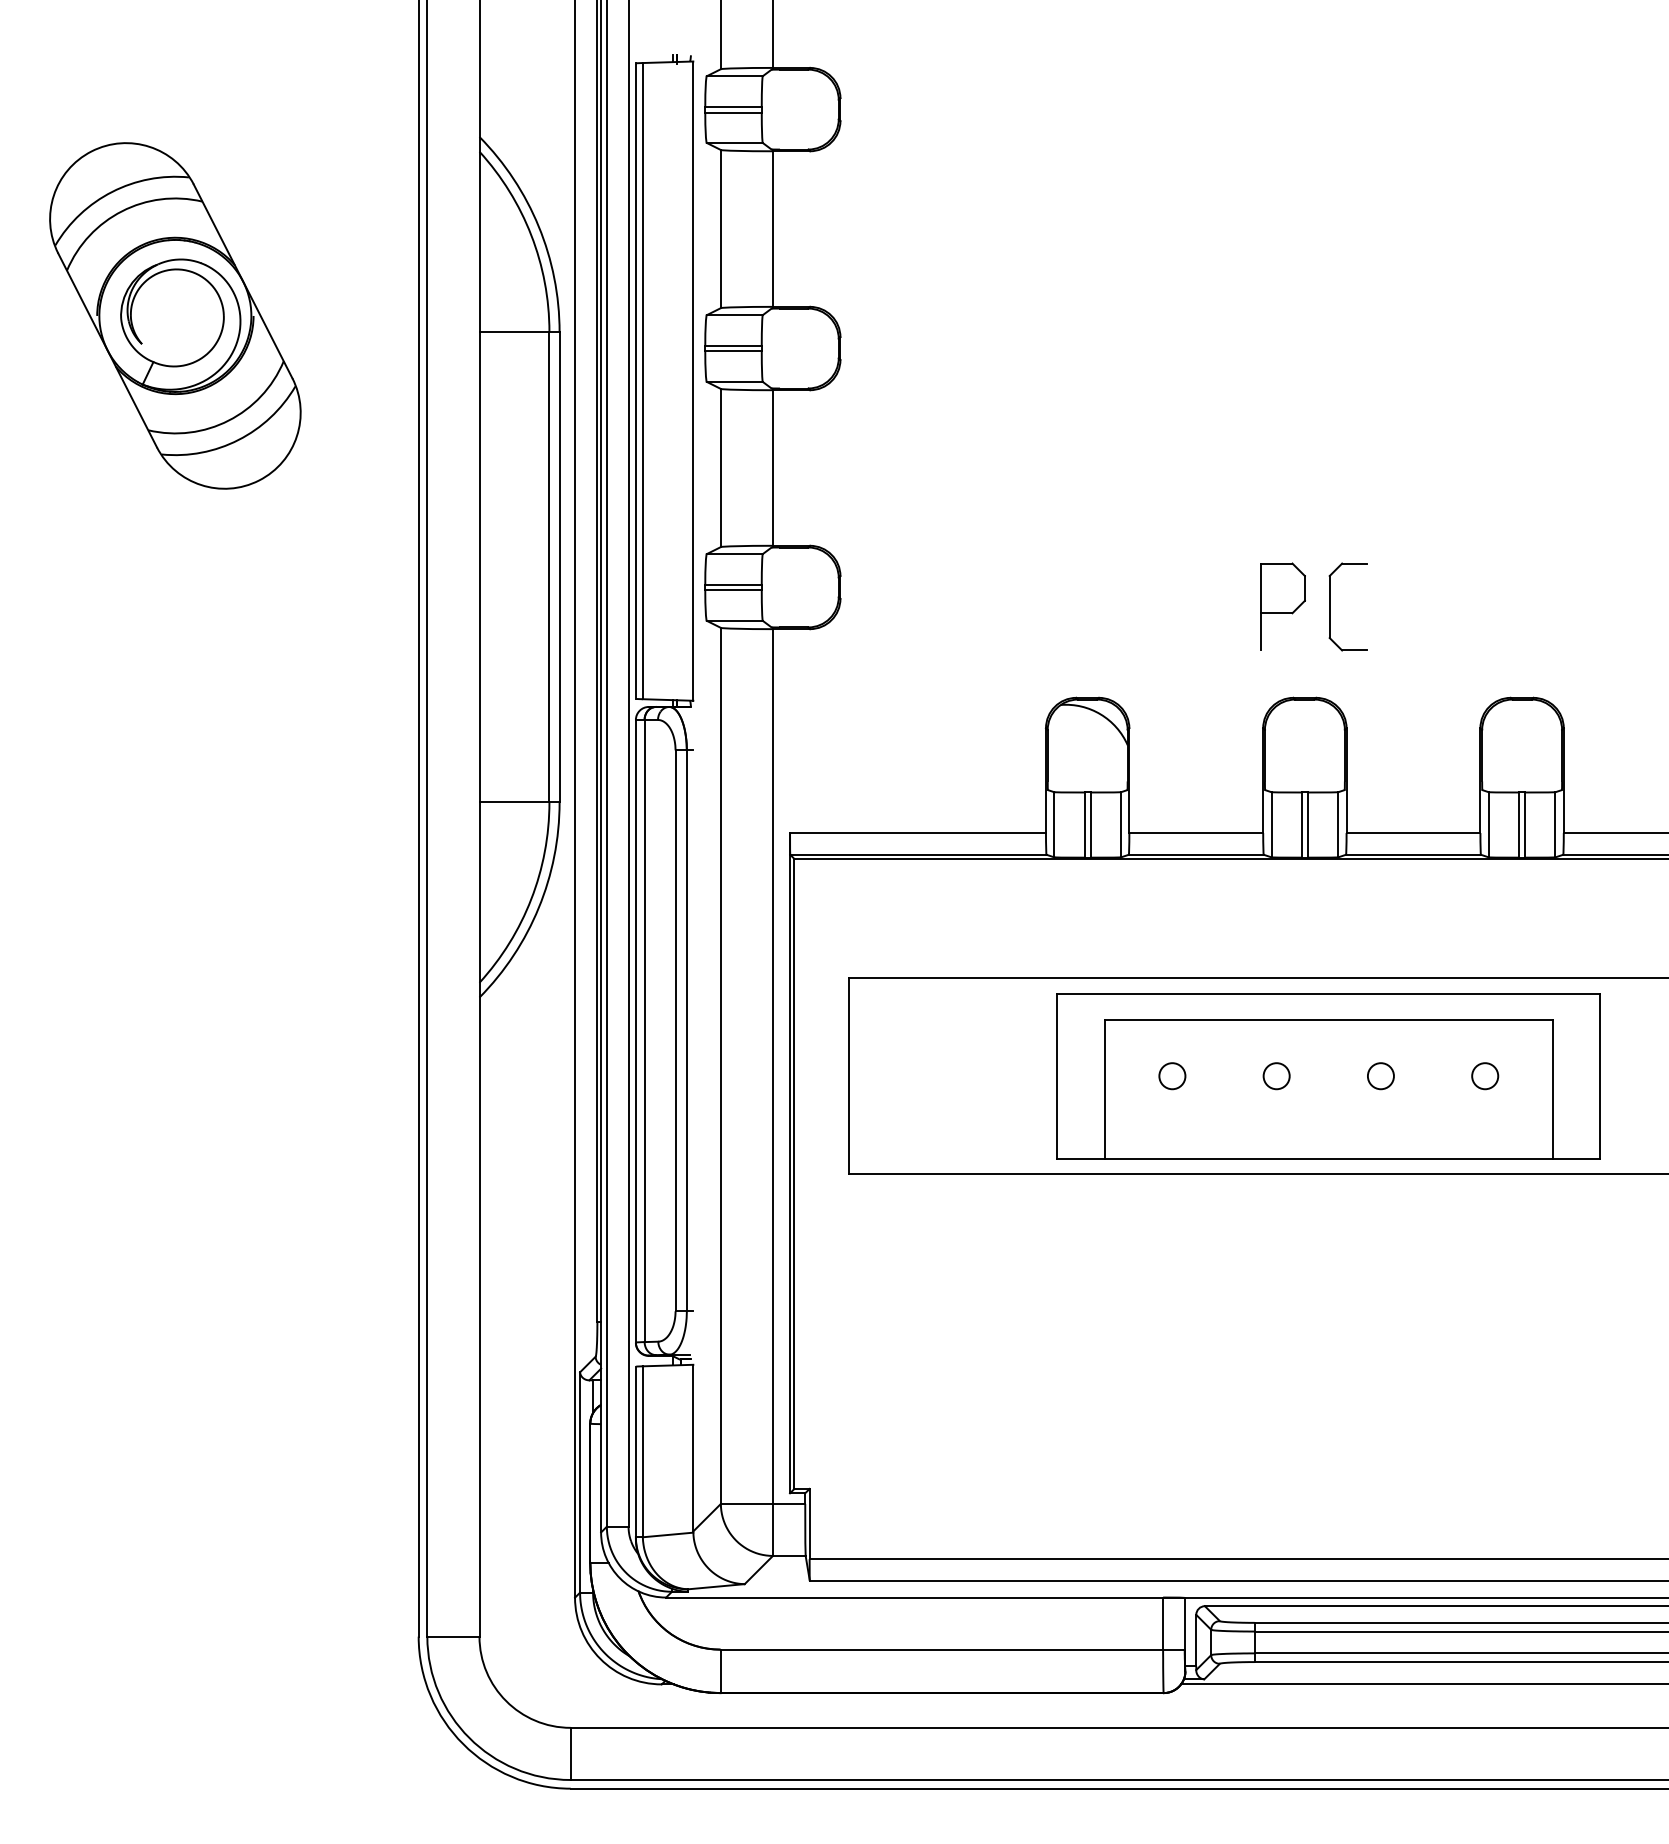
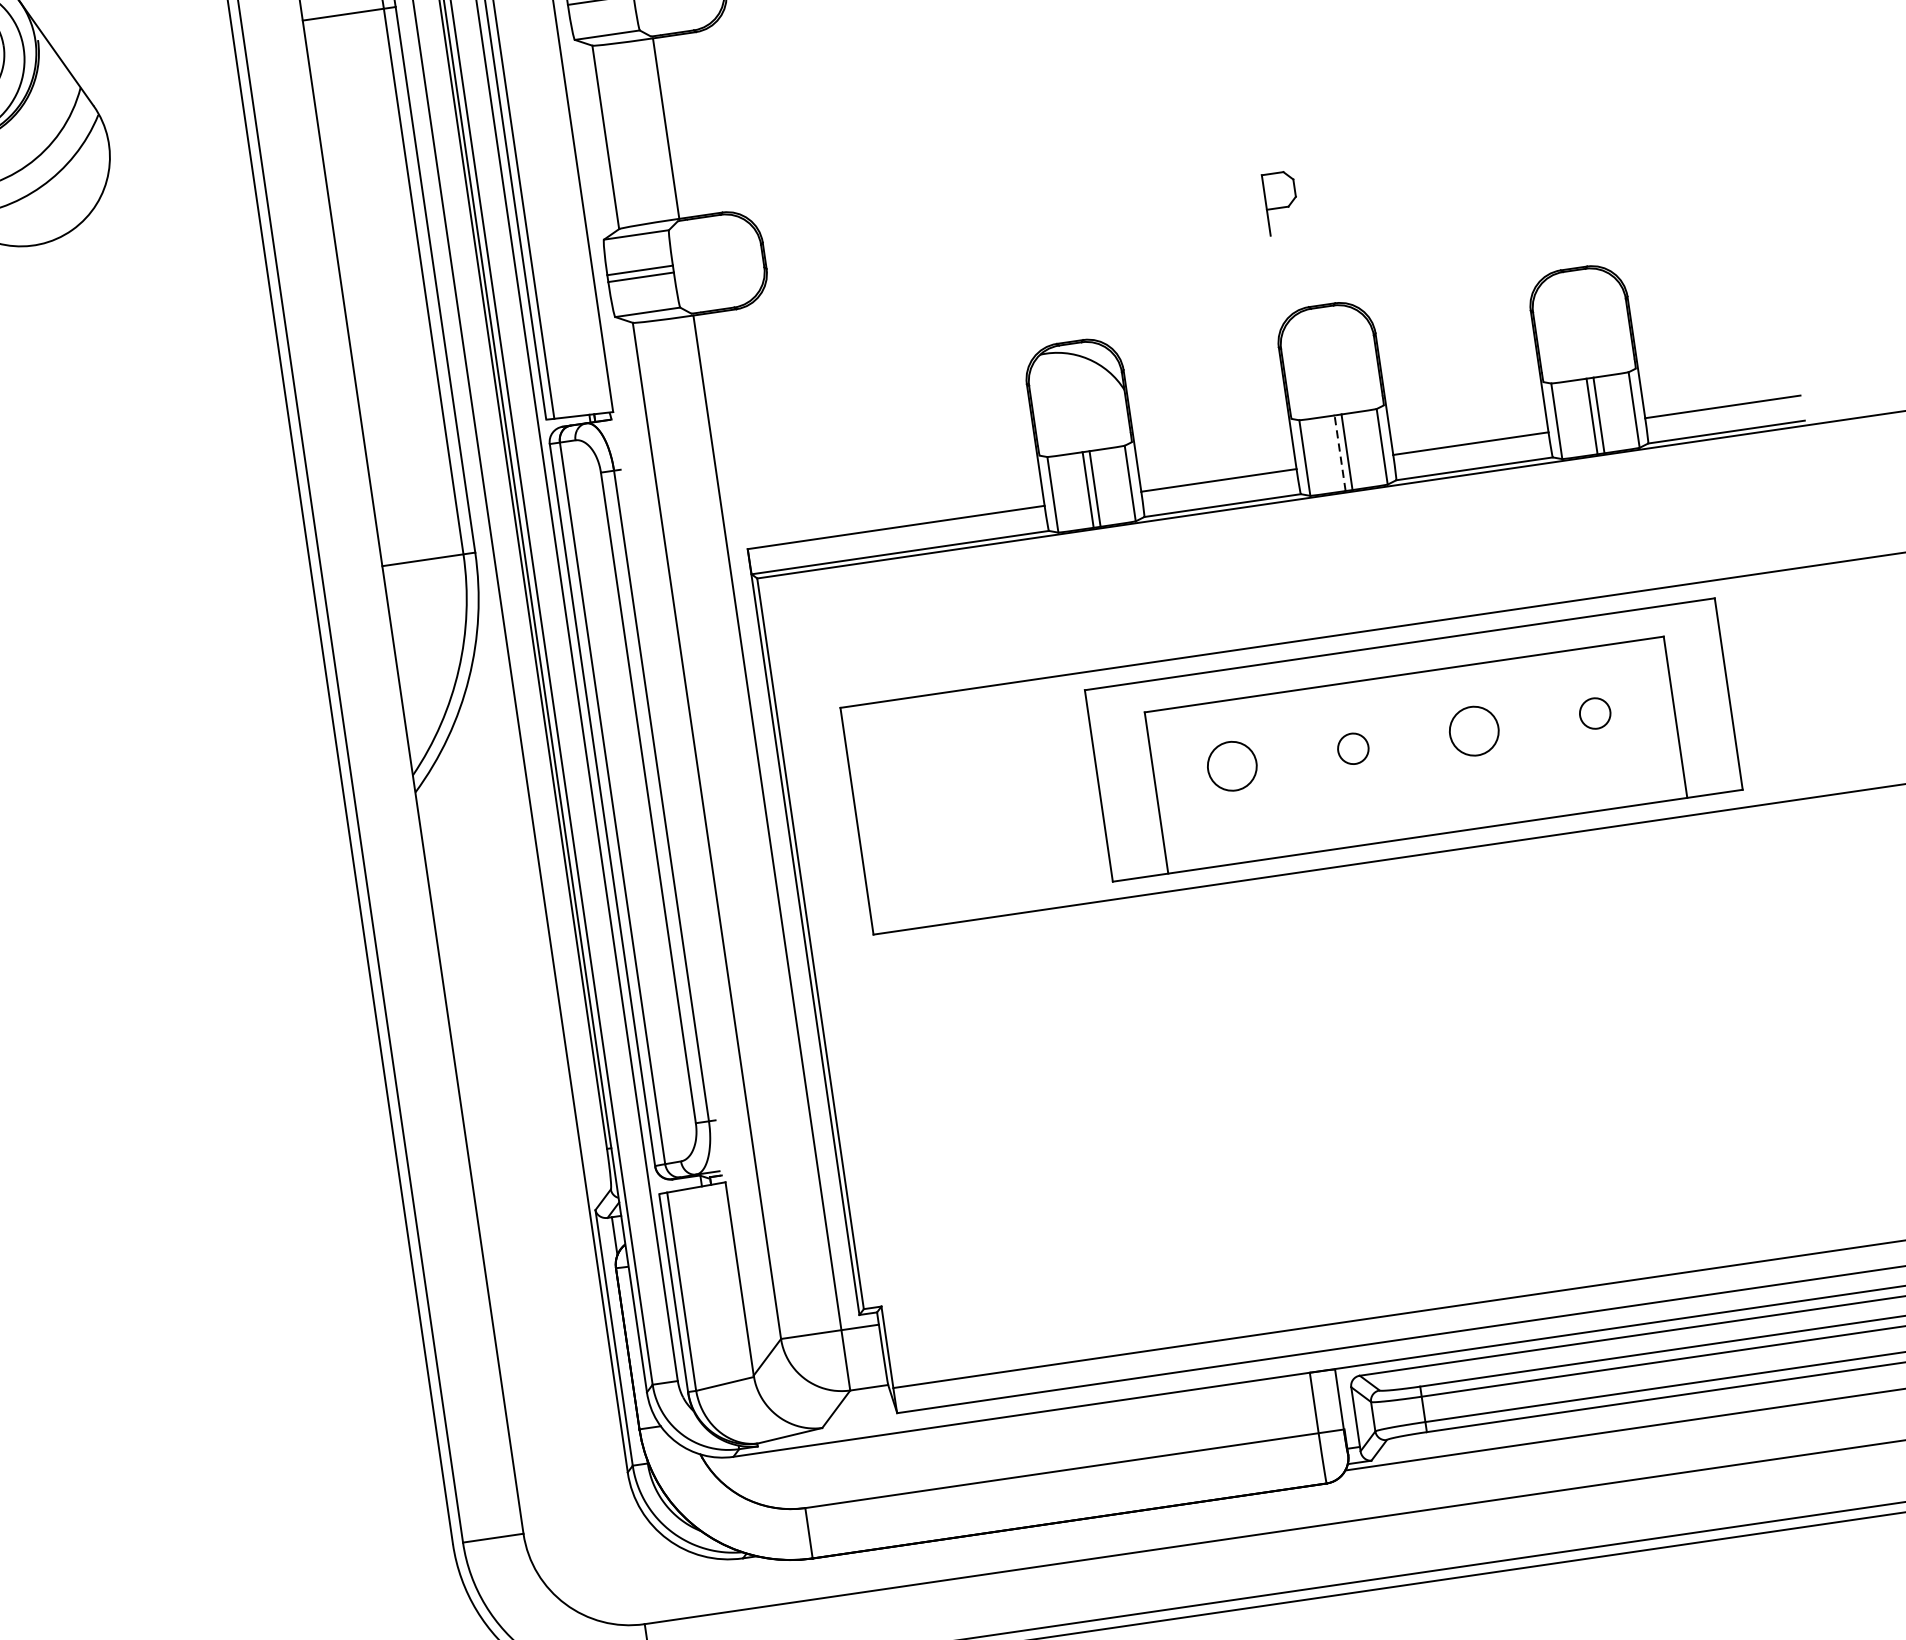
part: (1282, 606) -> (1280, 203), size x0.6
part: (1330, 606) -> (1336, 194), removed
line: (1301, 825) -> (1339, 453), solid -> dashed
circle: (1172, 1076) -> (1232, 766), size x1.6
circle: (1380, 1076) -> (1473, 731), size x1.6

